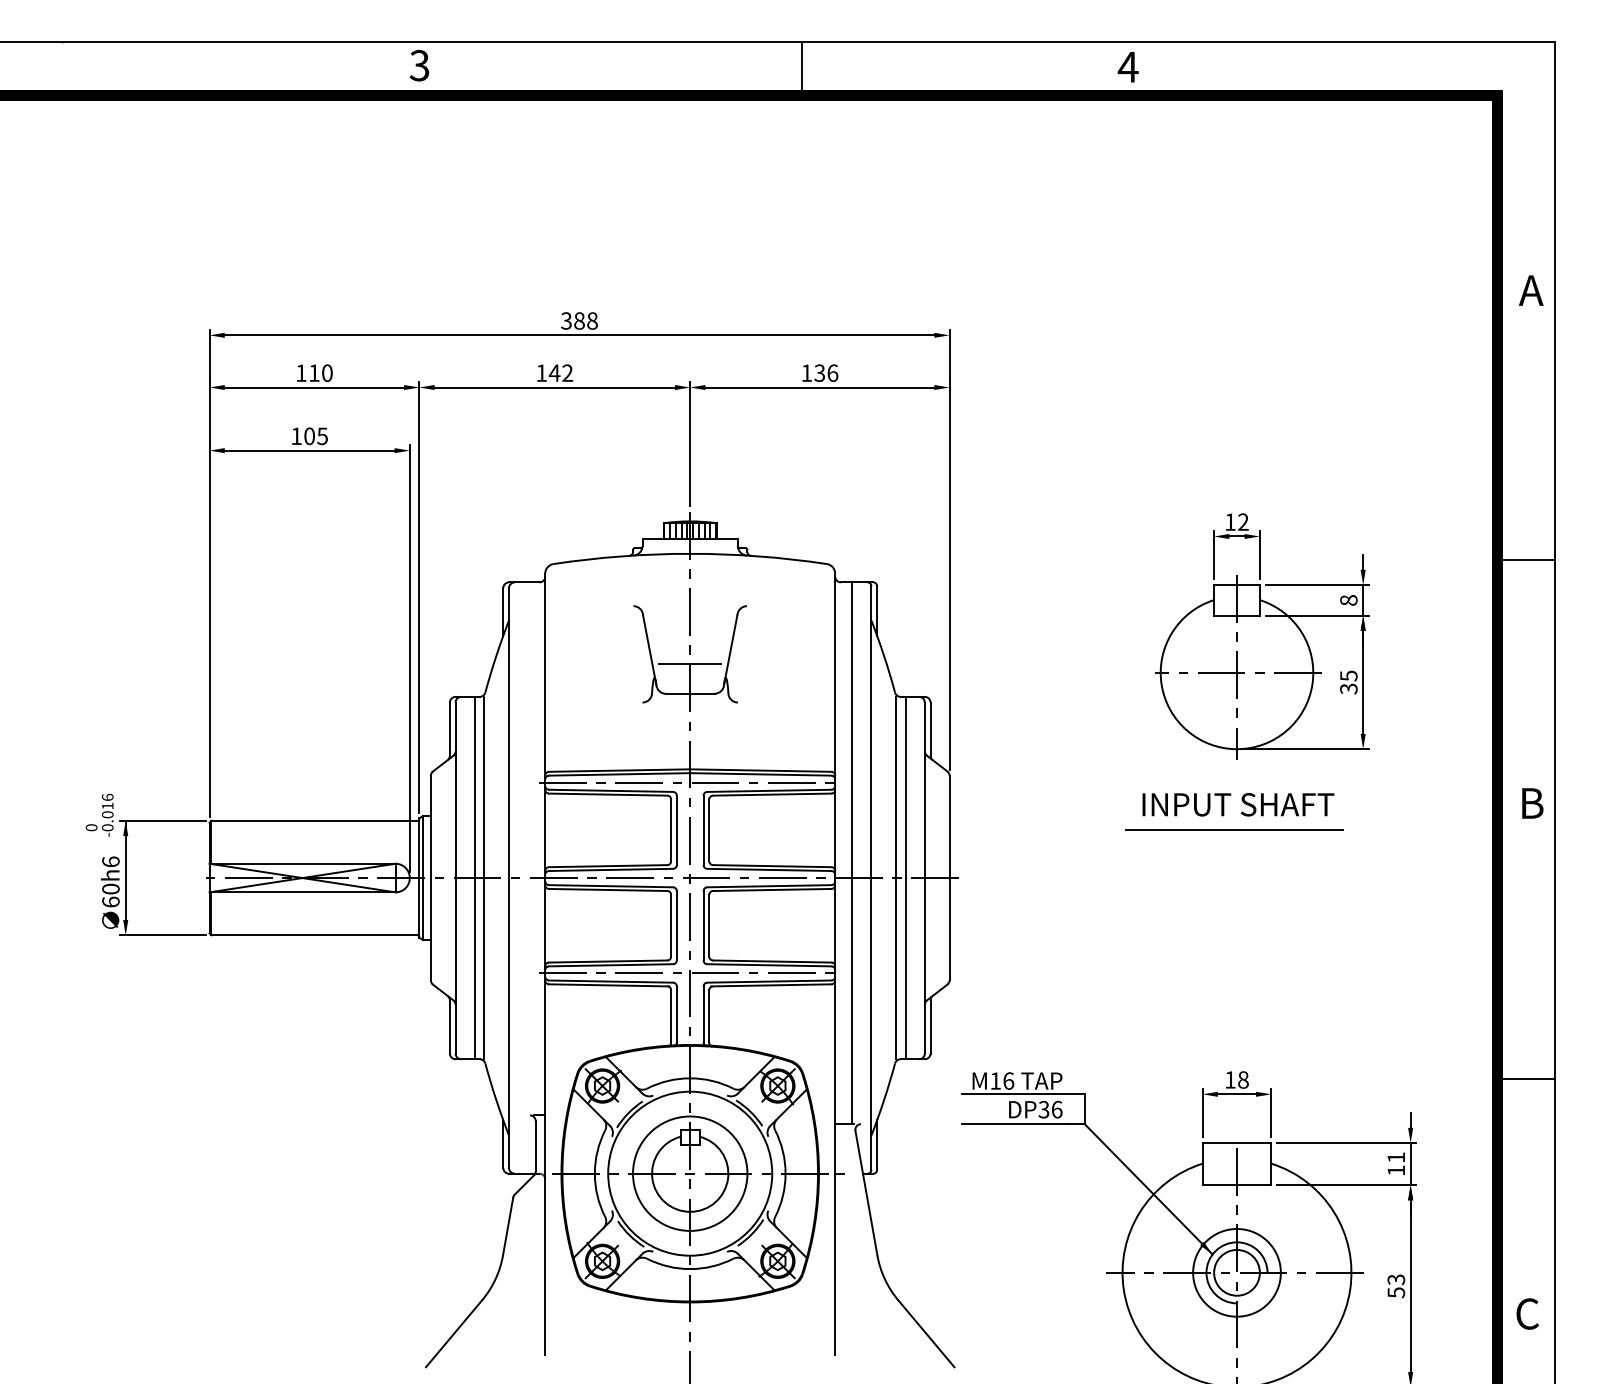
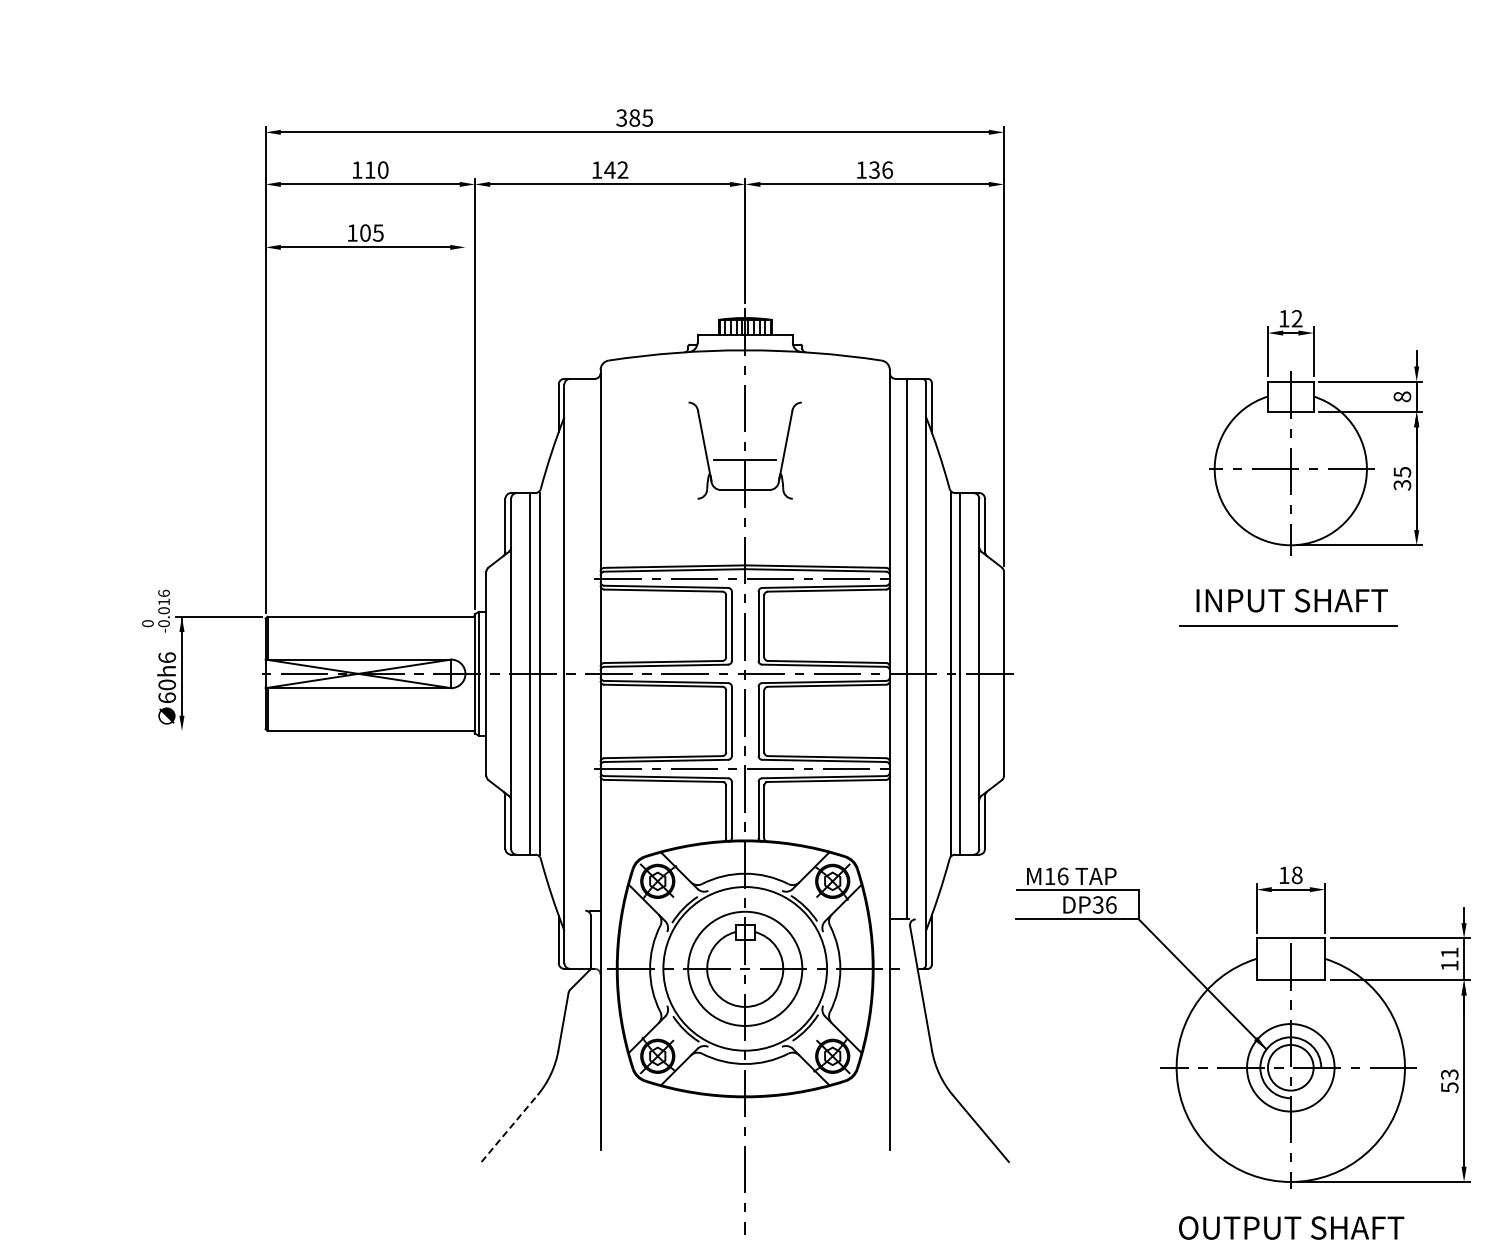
text: (592, 320) -> (647, 117), 388 -> 385
line: (409, 658) -> (465, 454), removed
line: (162, 935) -> (218, 731), removed
line: (454, 1333) -> (510, 1128), solid -> dashed

